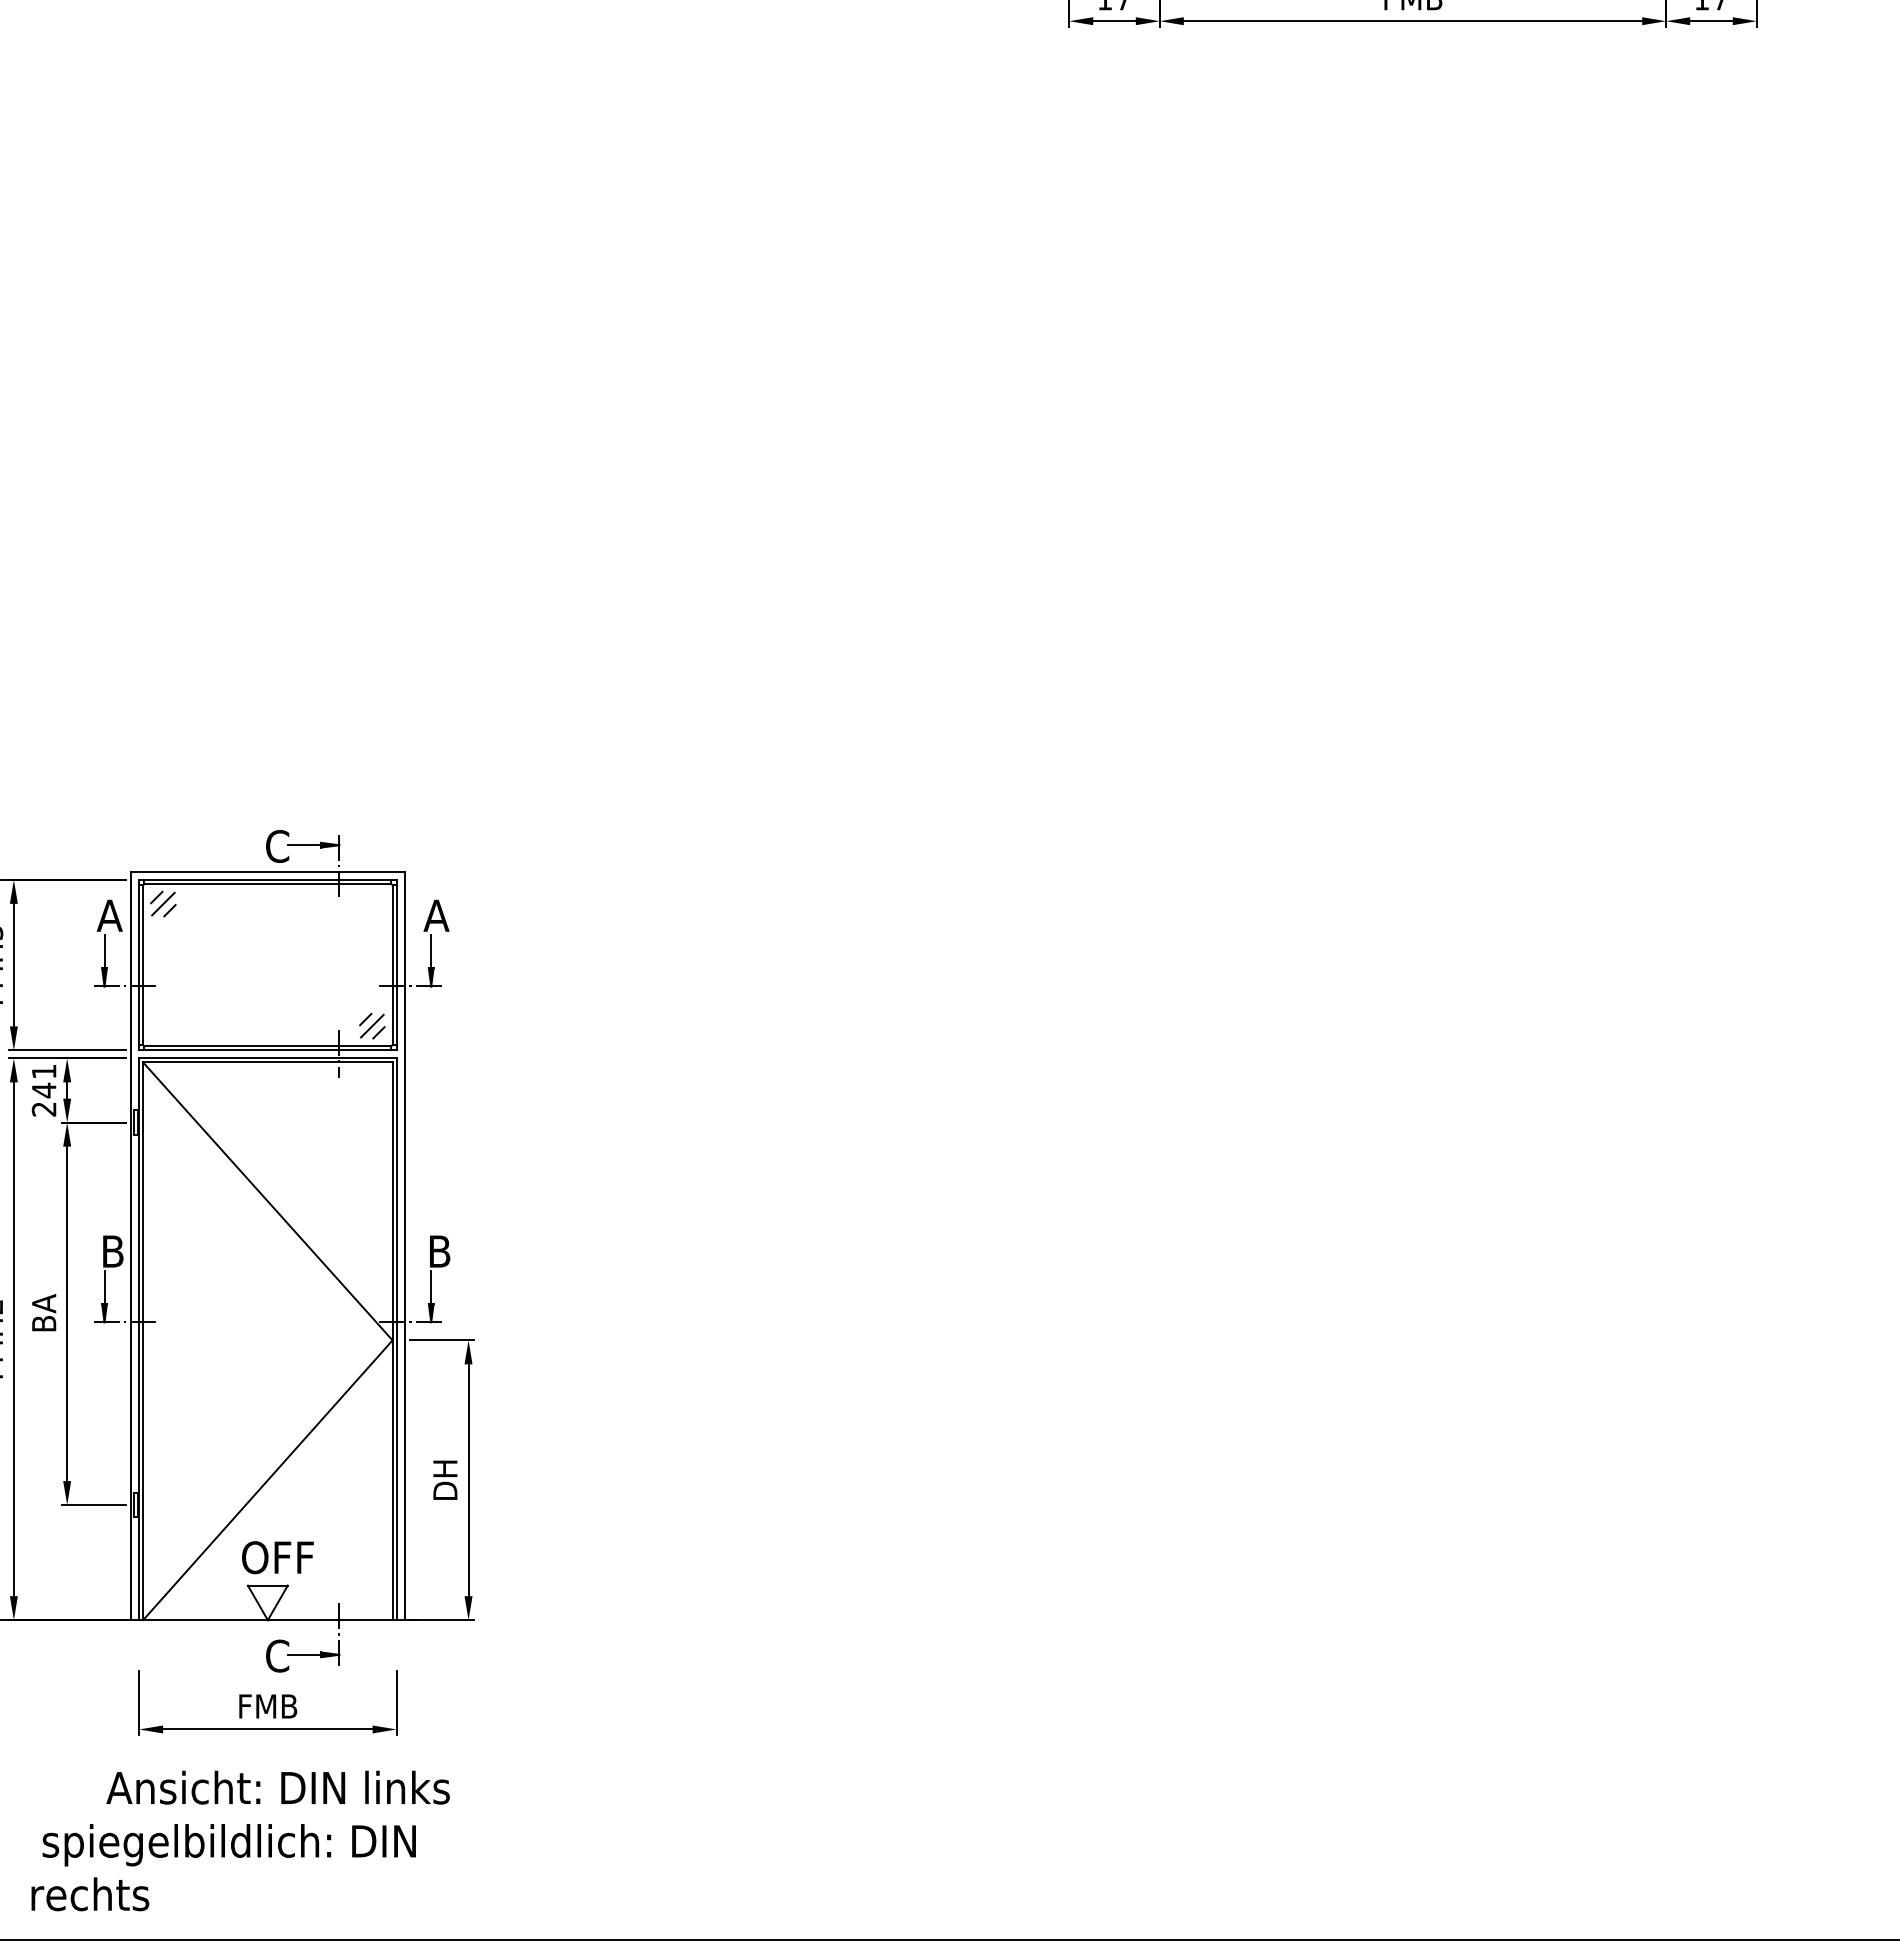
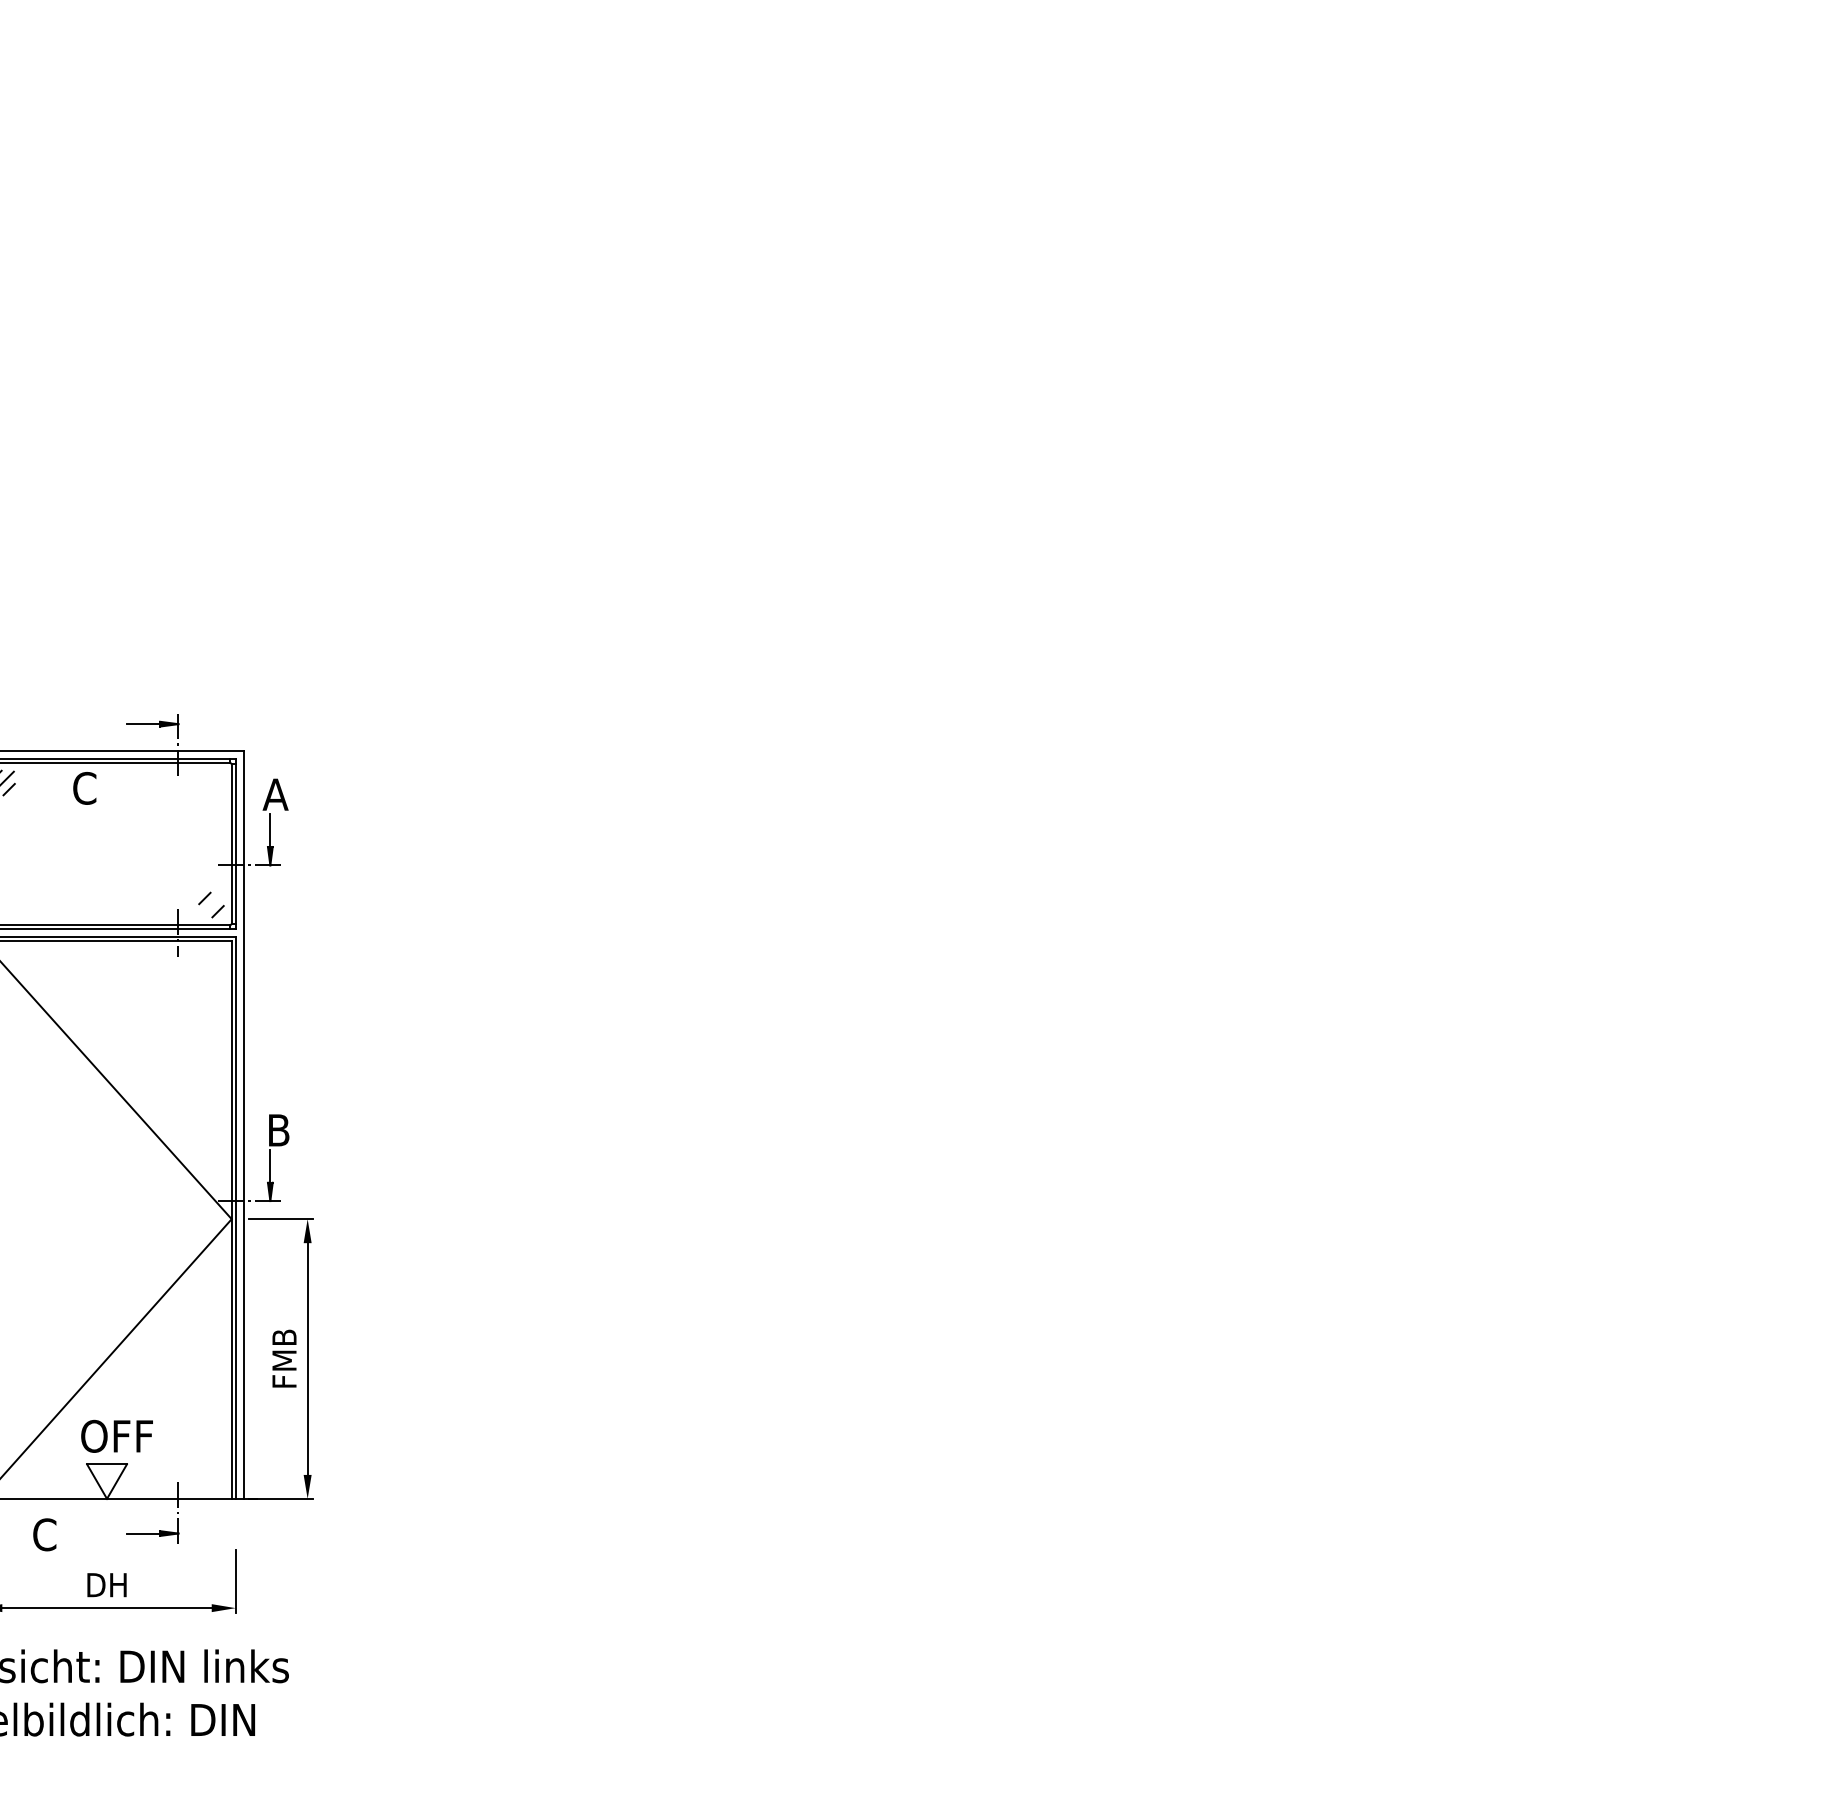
text: (277, 846) -> (84, 788), moved
line: (372, 1025) -> (211, 904), removed
text: (445, 1479) -> (284, 1358), DH -> FMB
text: (277, 1655) -> (44, 1534), moved
text: (268, 1706) -> (107, 1585), FMB -> DH

